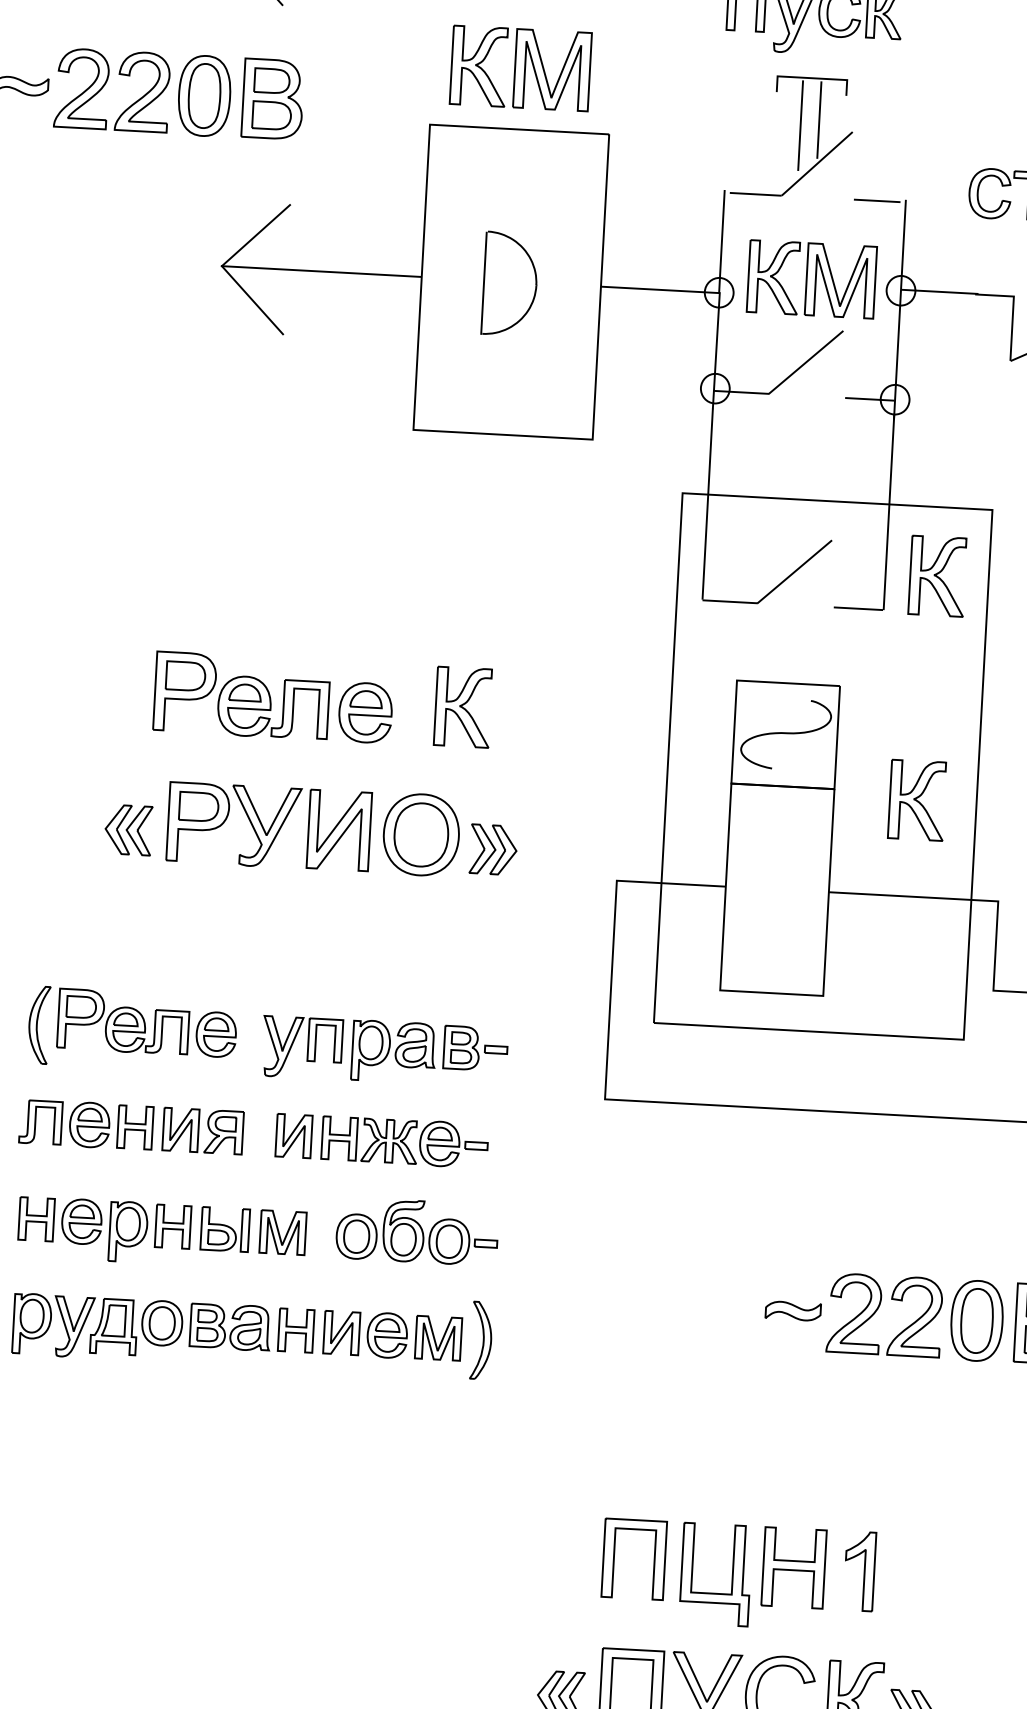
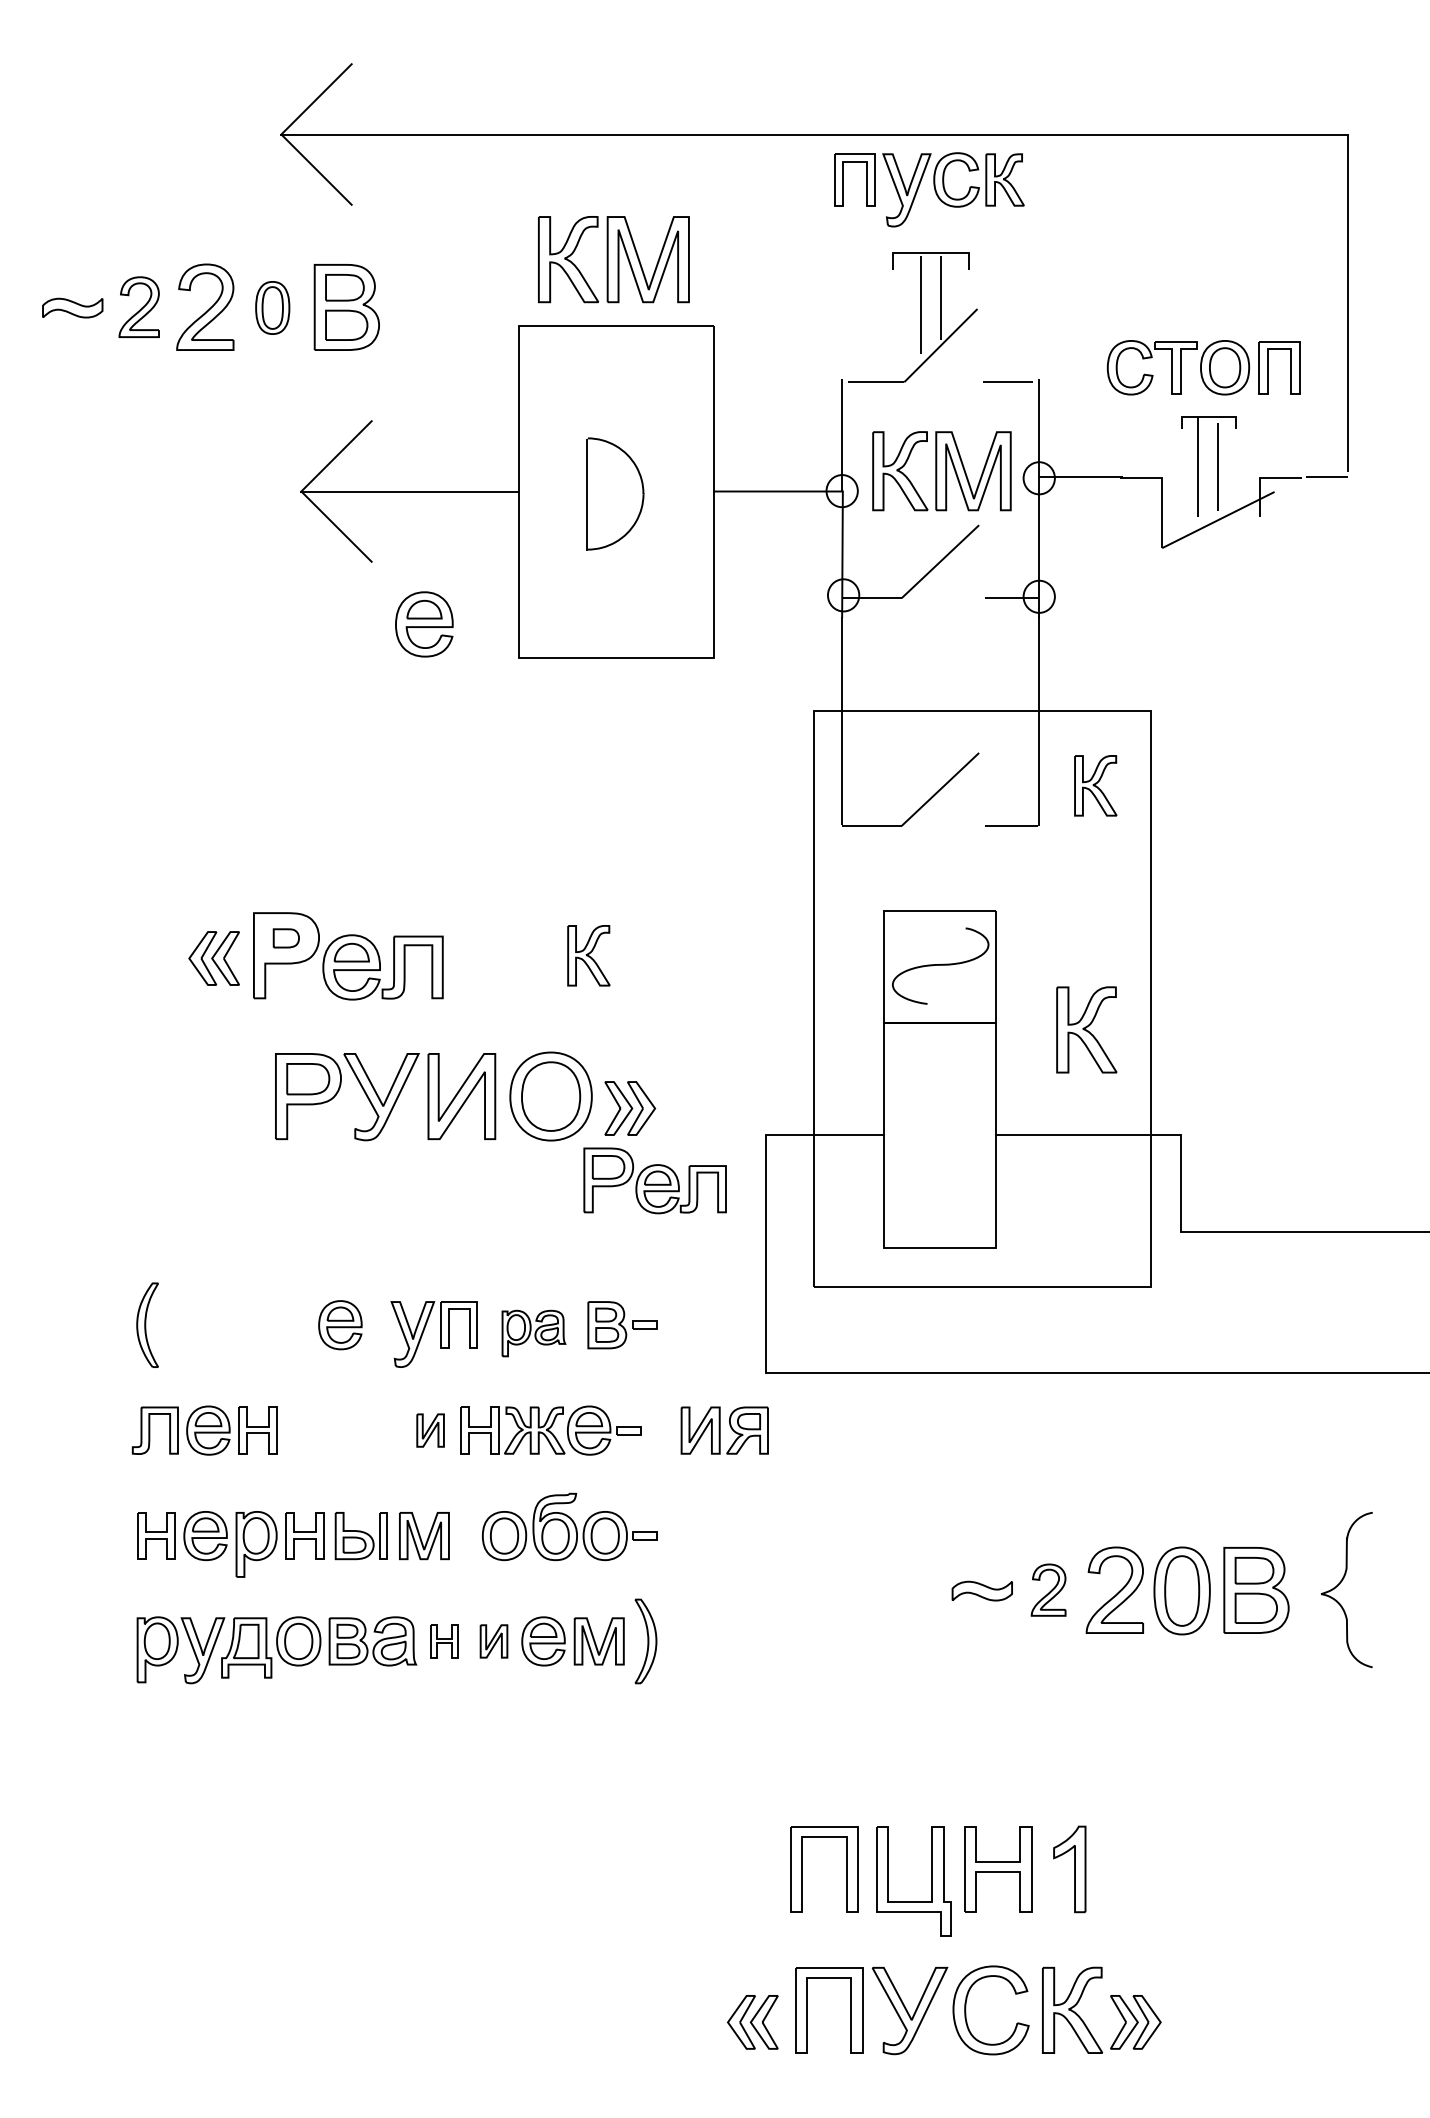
part: (82, 87) -> (139, 306), size x0.7
part: (204, 95) -> (272, 307), size x0.6
part: (937, 576) -> (1095, 785), size x0.7
part: (185, 676) -> (286, 938), size x0.6
part: (462, 707) -> (588, 955), size x0.7
part: (365, 712) -> (424, 624), moved
part: (127, 830) -> (213, 958), moved
part: (123, 1021) -> (654, 1180), moved
part: (393, 1051) -> (533, 1333), size x0.7
part: (202, 1131) -> (724, 1430), moved
part: (293, 1135) -> (430, 1430), size x0.7
part: (854, 1312) -> (1048, 1589), size x0.6
part: (296, 1330) -> (444, 1641), size x0.7
part: (341, 1333) -> (493, 1641), size x0.7

